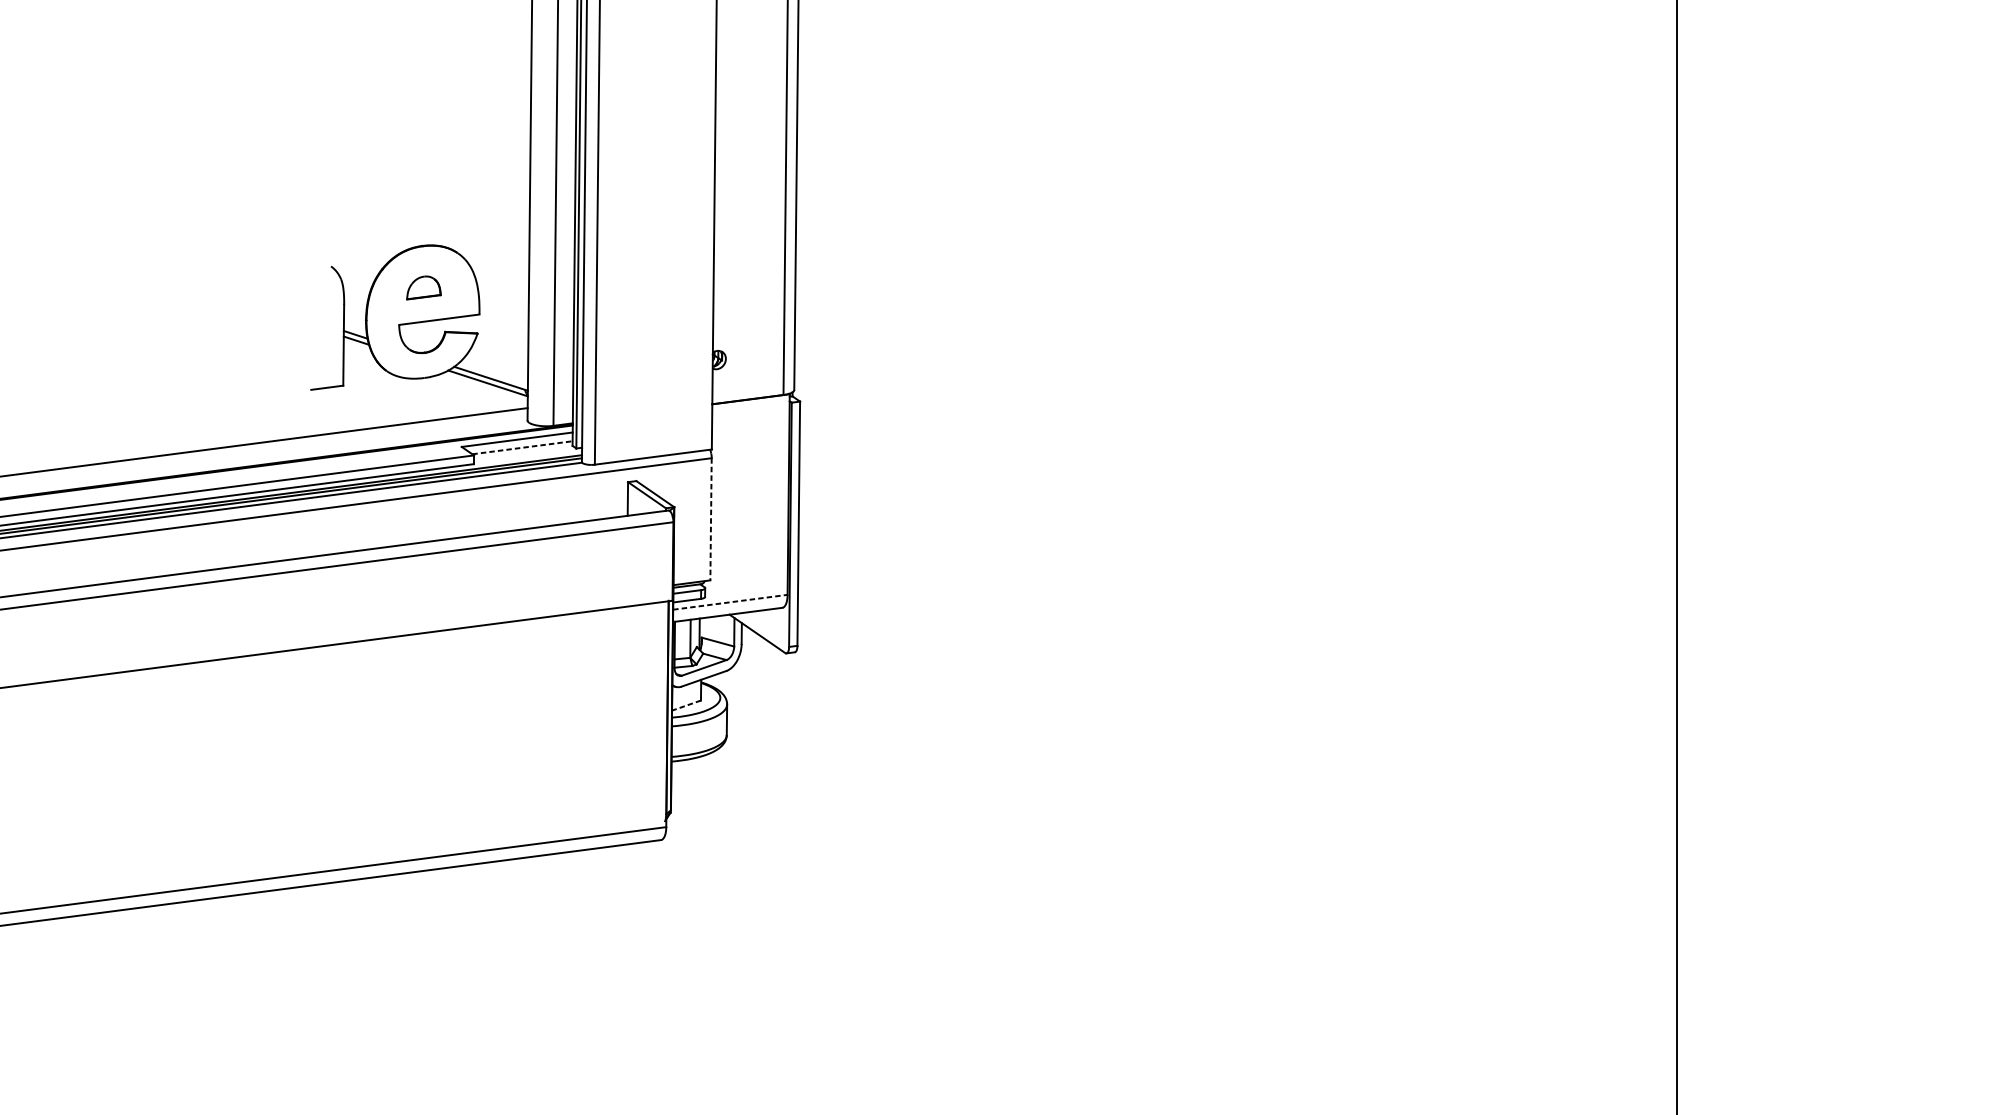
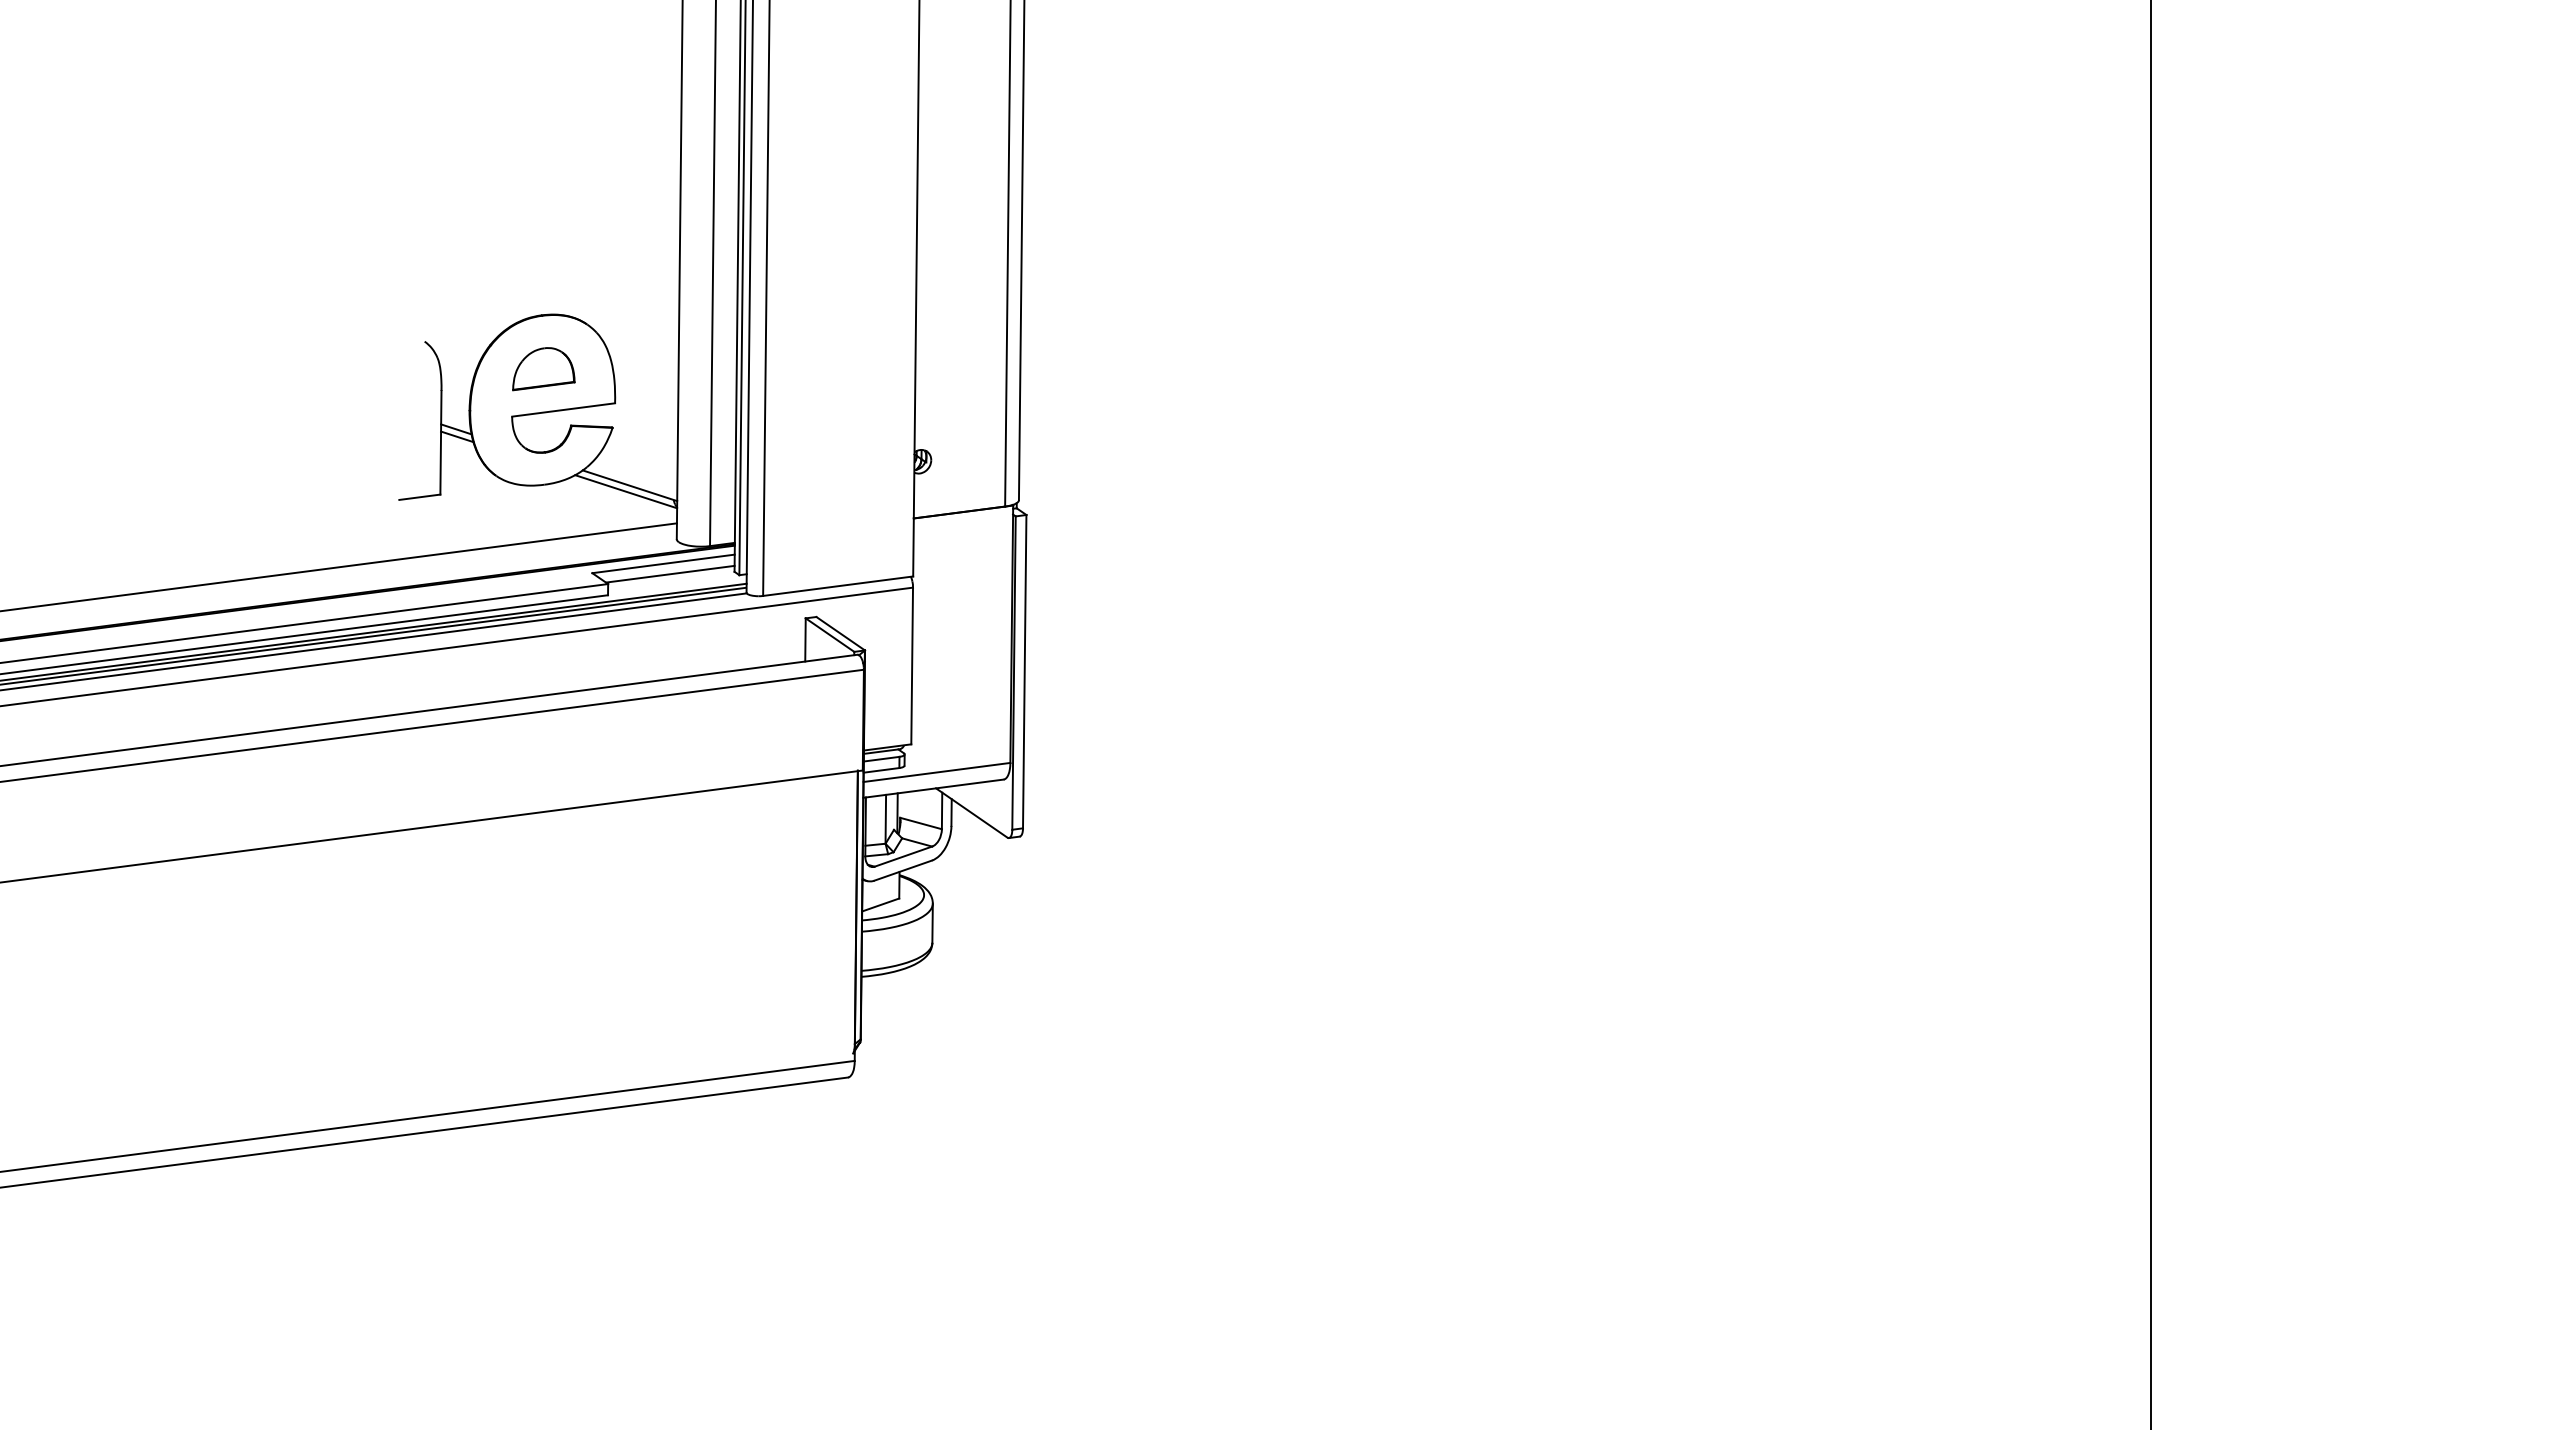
part: (423, 288) -> (543, 369), size x1.43
line: (522, 447) -> (670, 574), dashed -> solid
line: (711, 519) -> (912, 666), dashed -> solid
line: (730, 602) -> (937, 772), dashed -> solid
line: (686, 705) -> (880, 904), dashed -> solid

